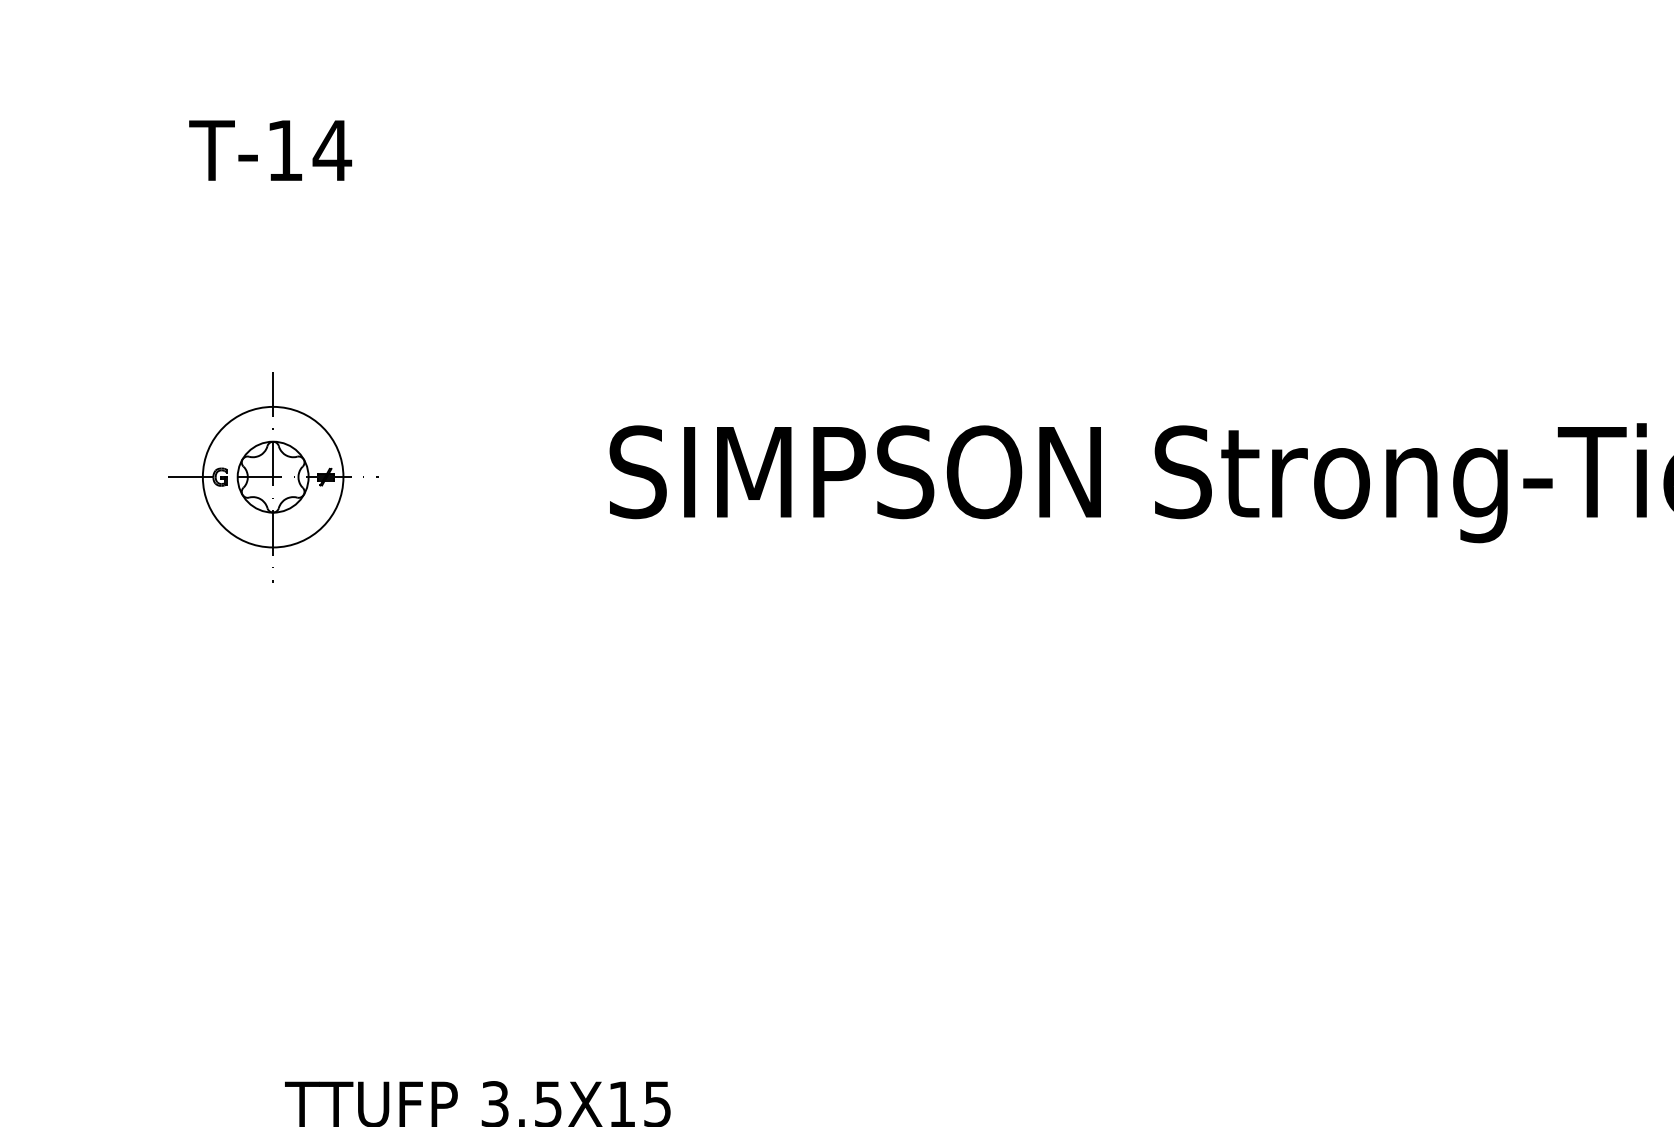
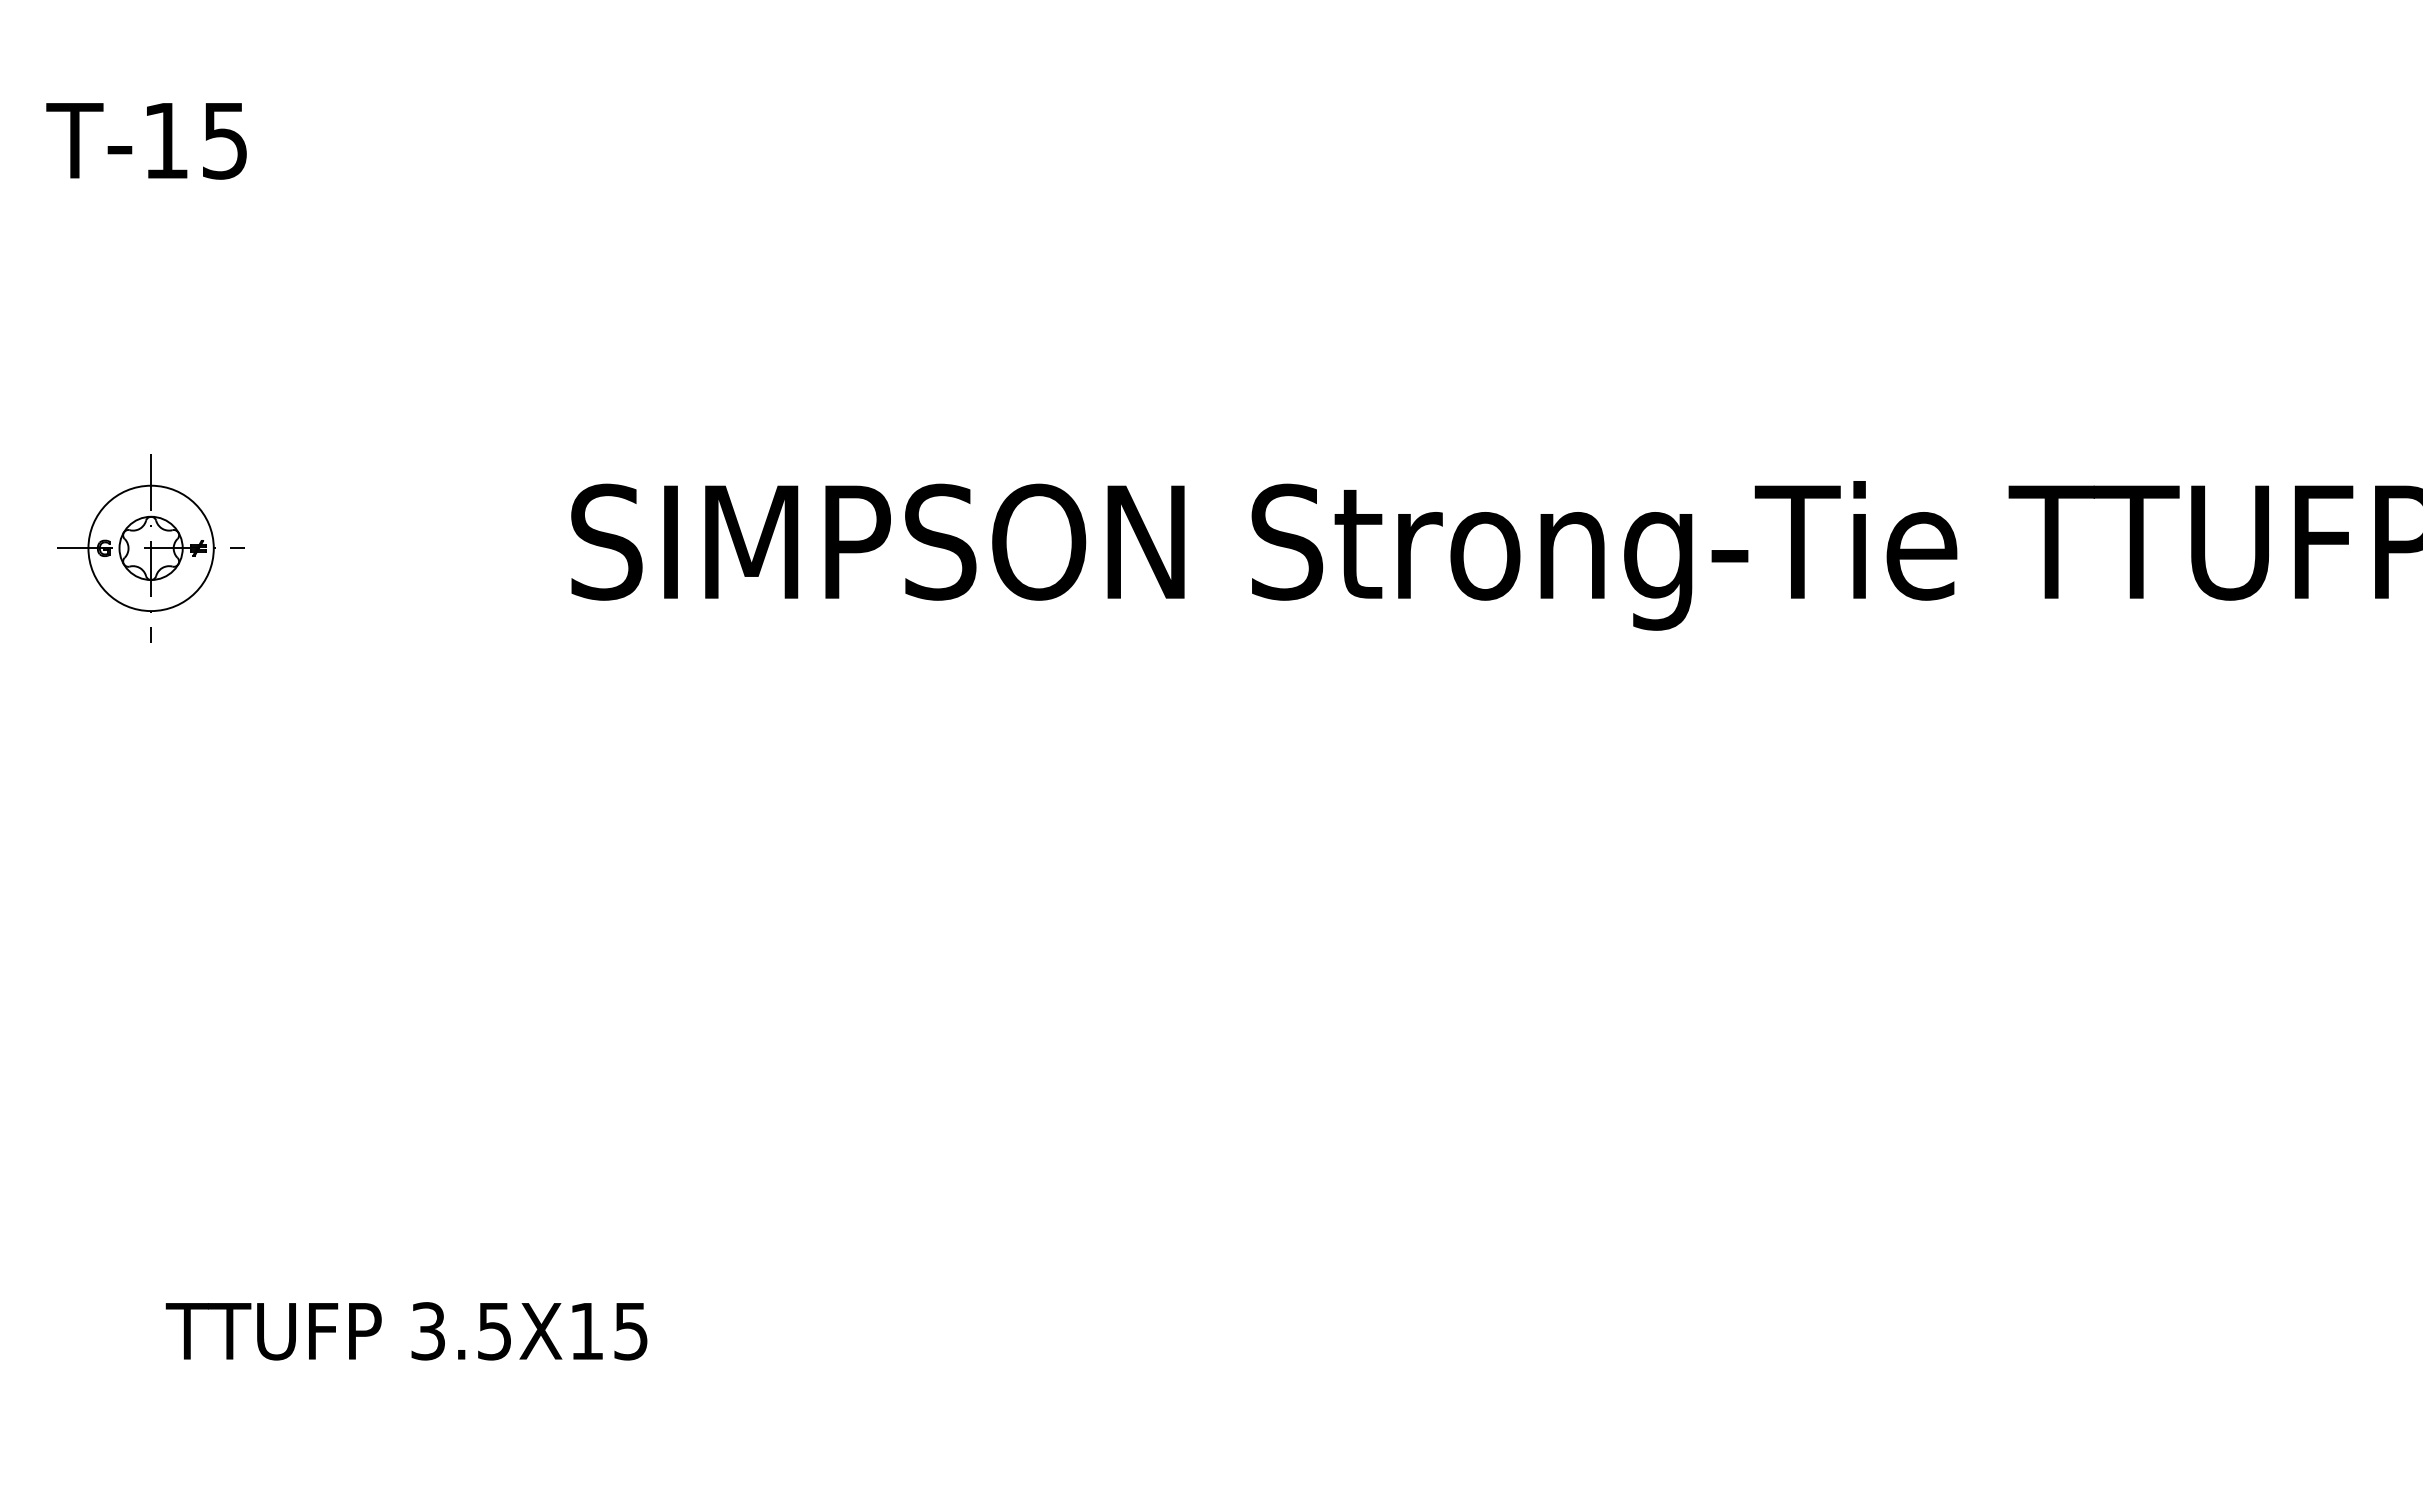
text: (331, 151) -> (224, 141), T-14 -> T-15
part: (272, 477) -> (150, 548), size x0.71

